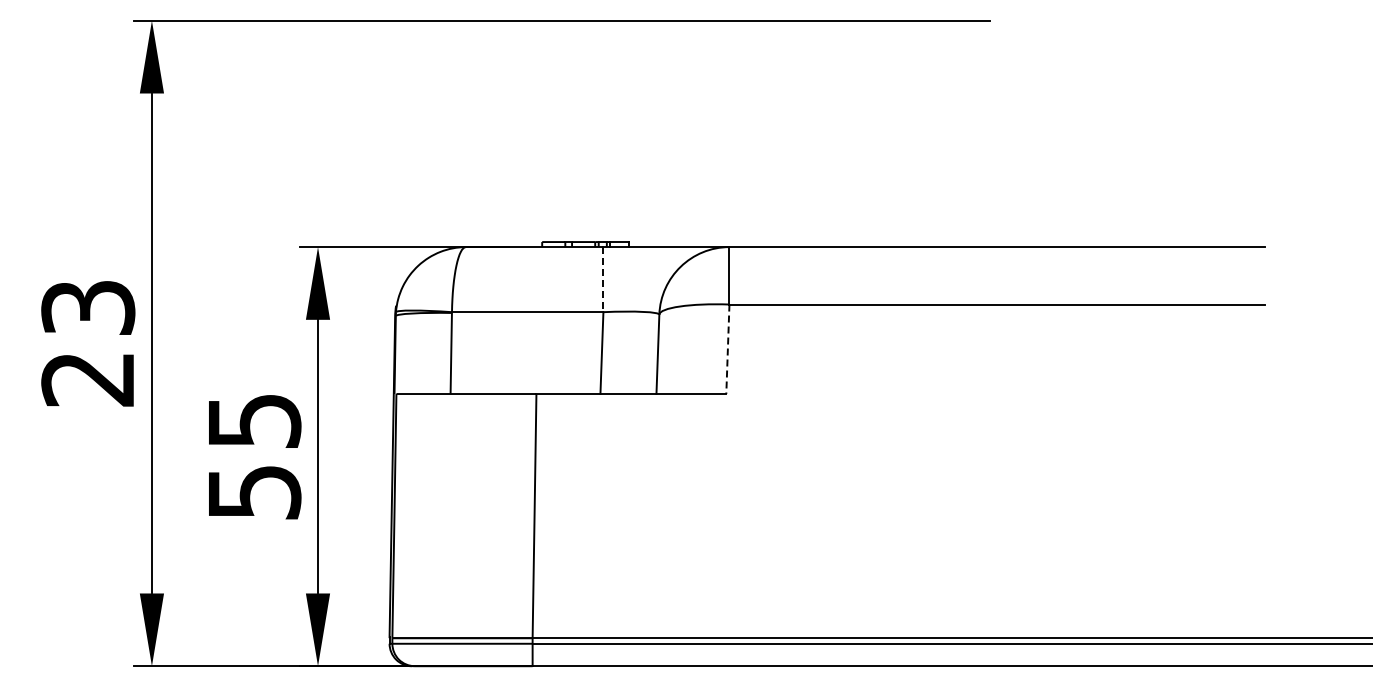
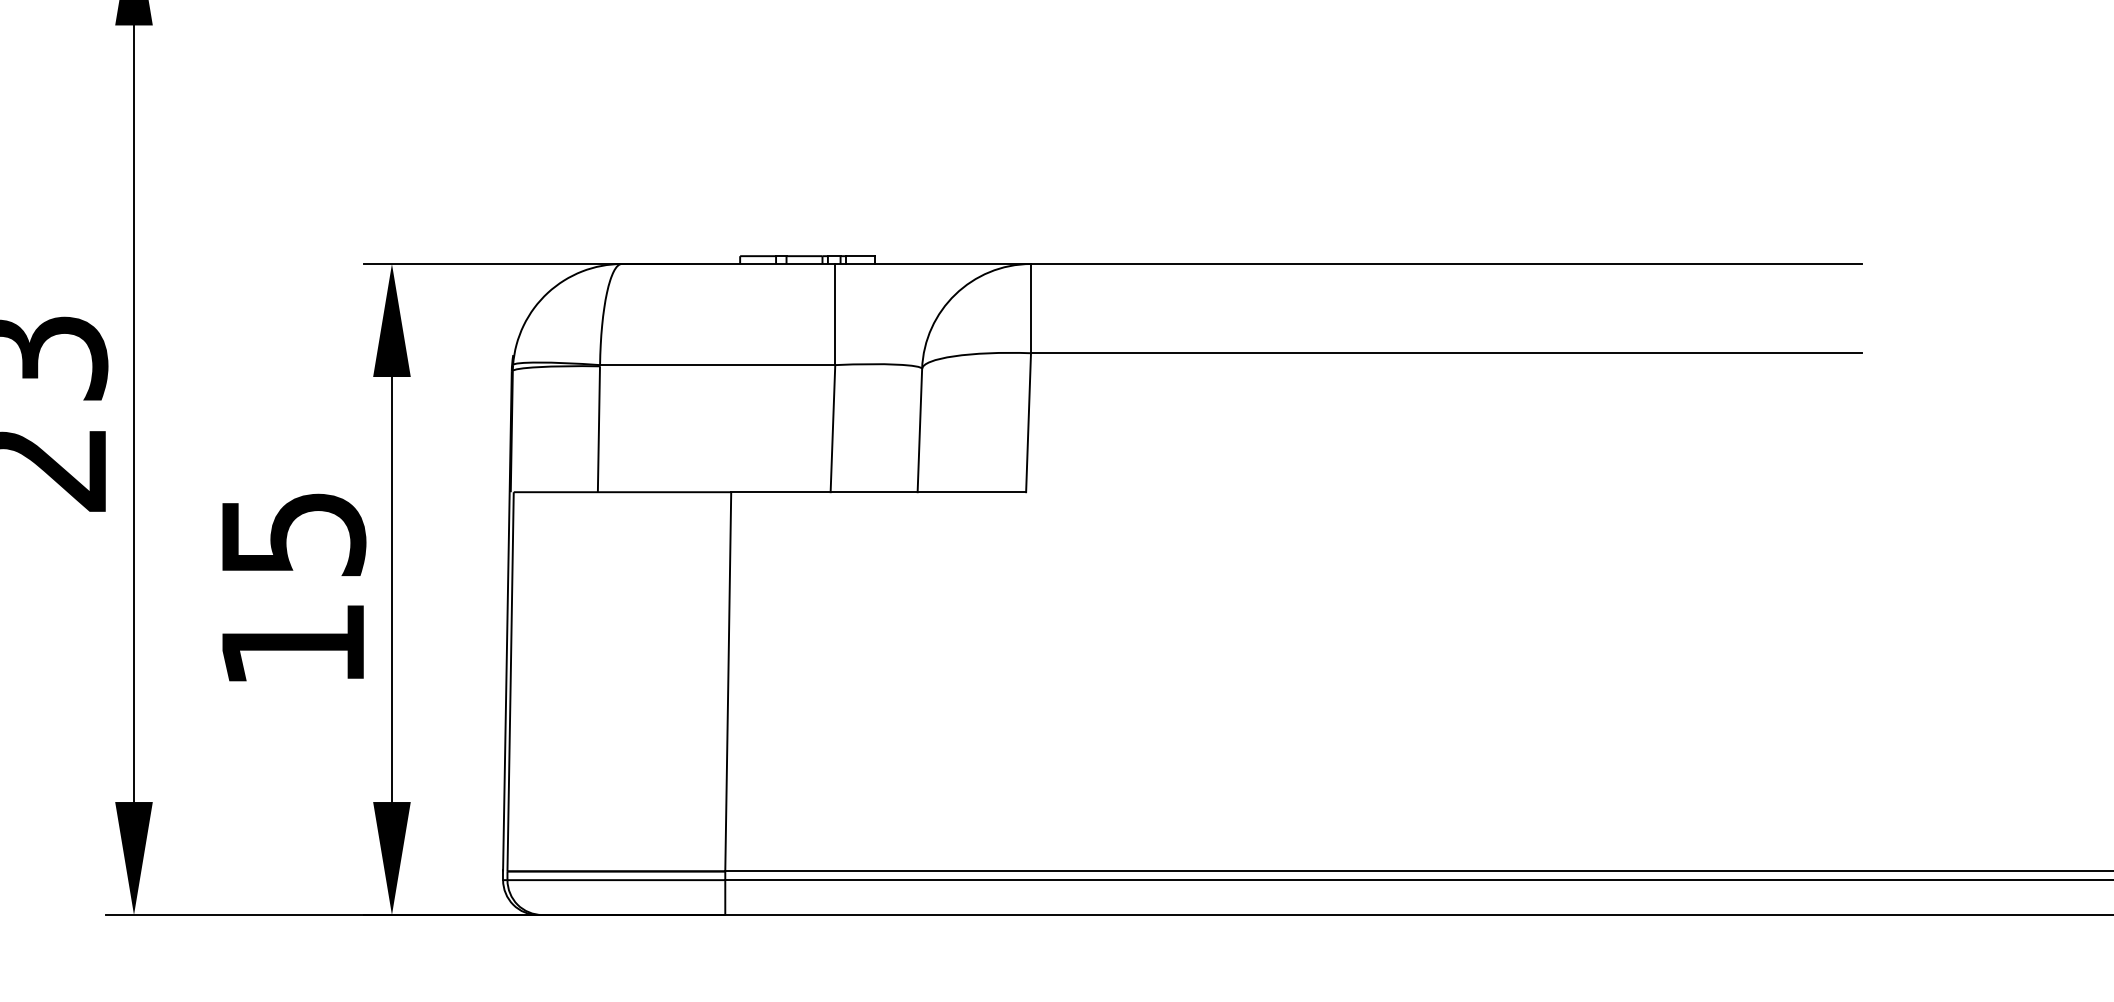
line: (603, 279) -> (835, 314), dashed -> solid
line: (727, 349) -> (1027, 423), dashed -> solid
text: (255, 492) -> (294, 645), 55 -> 15

